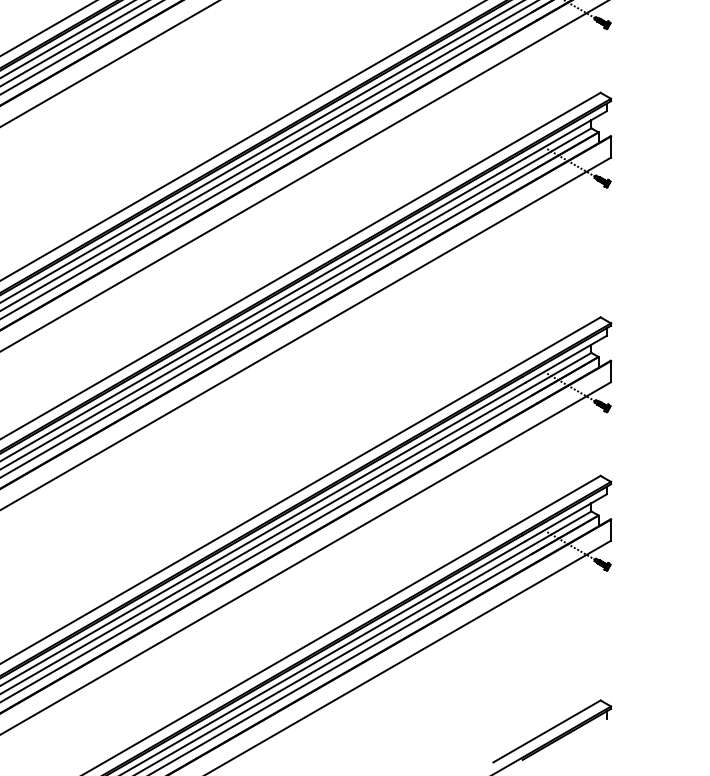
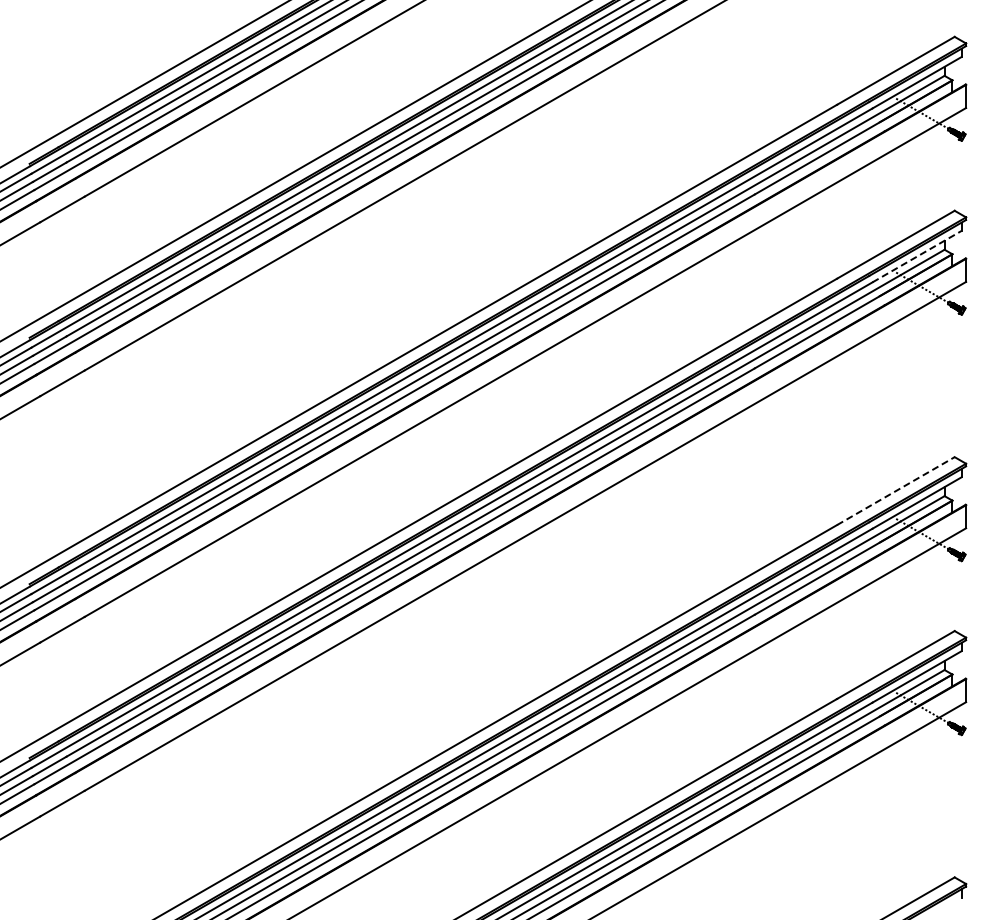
line: (566, 134) -> (917, 256), solid -> dashed
line: (546, 348) -> (895, 491), solid -> dashed

